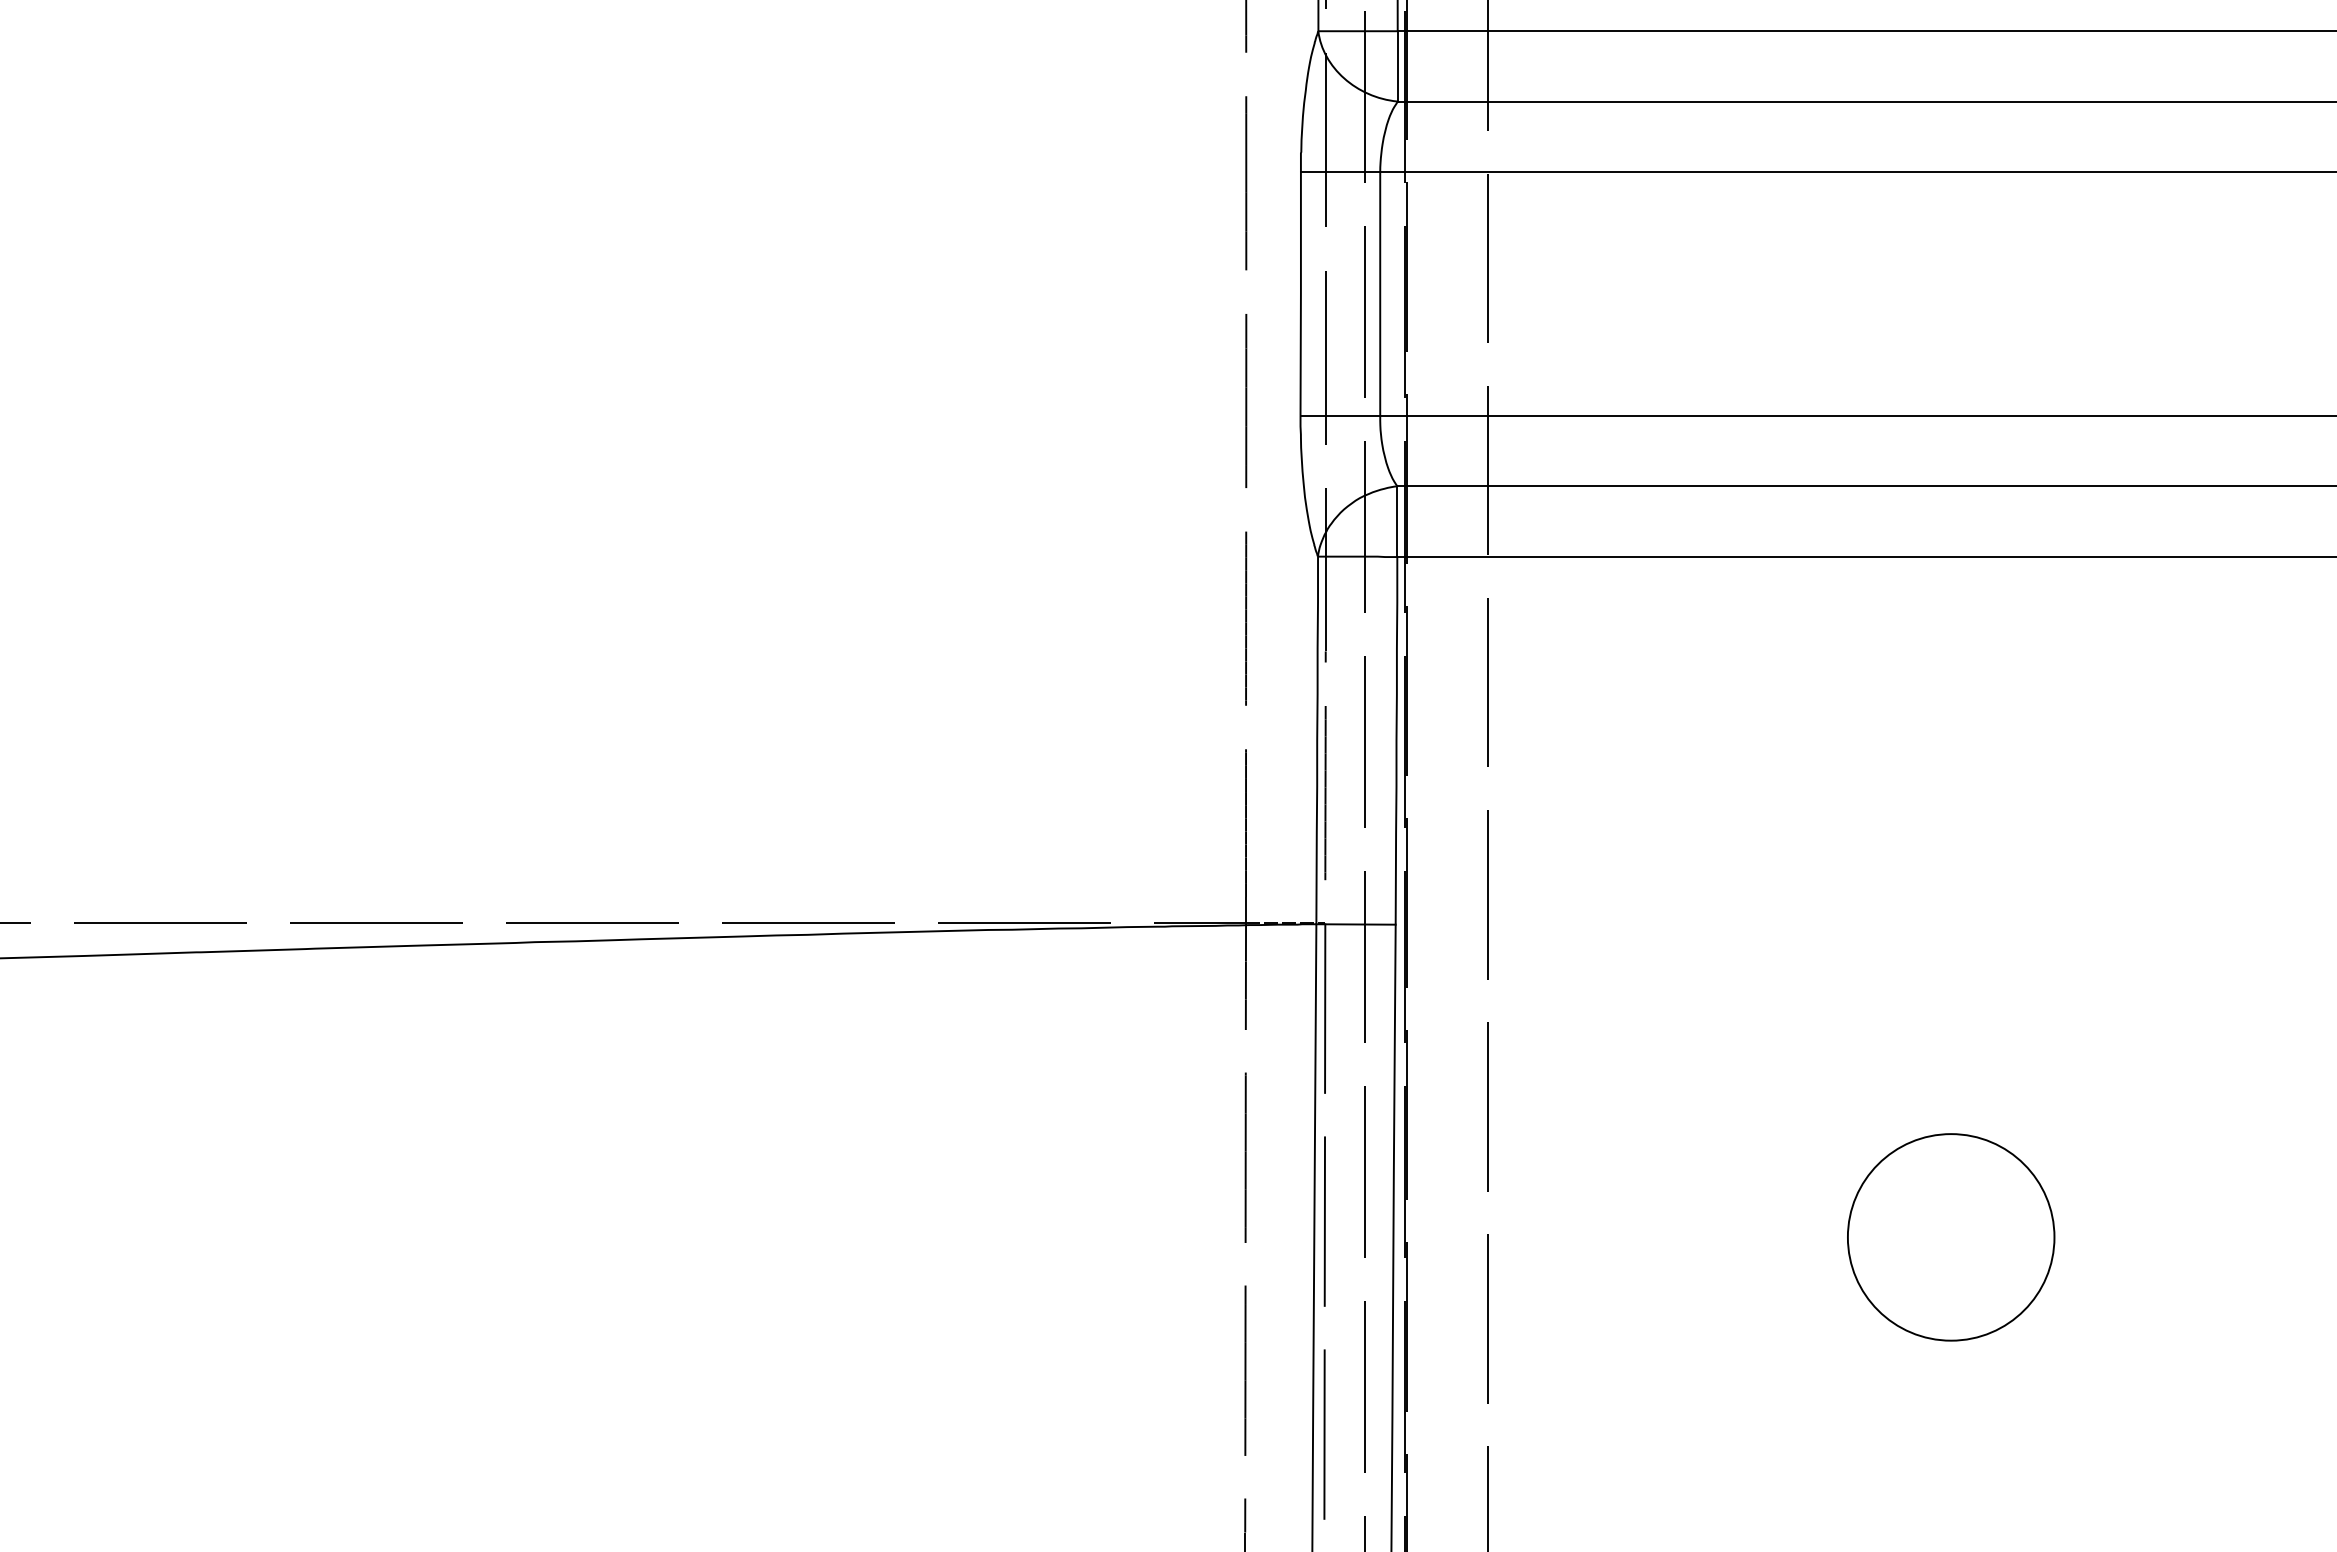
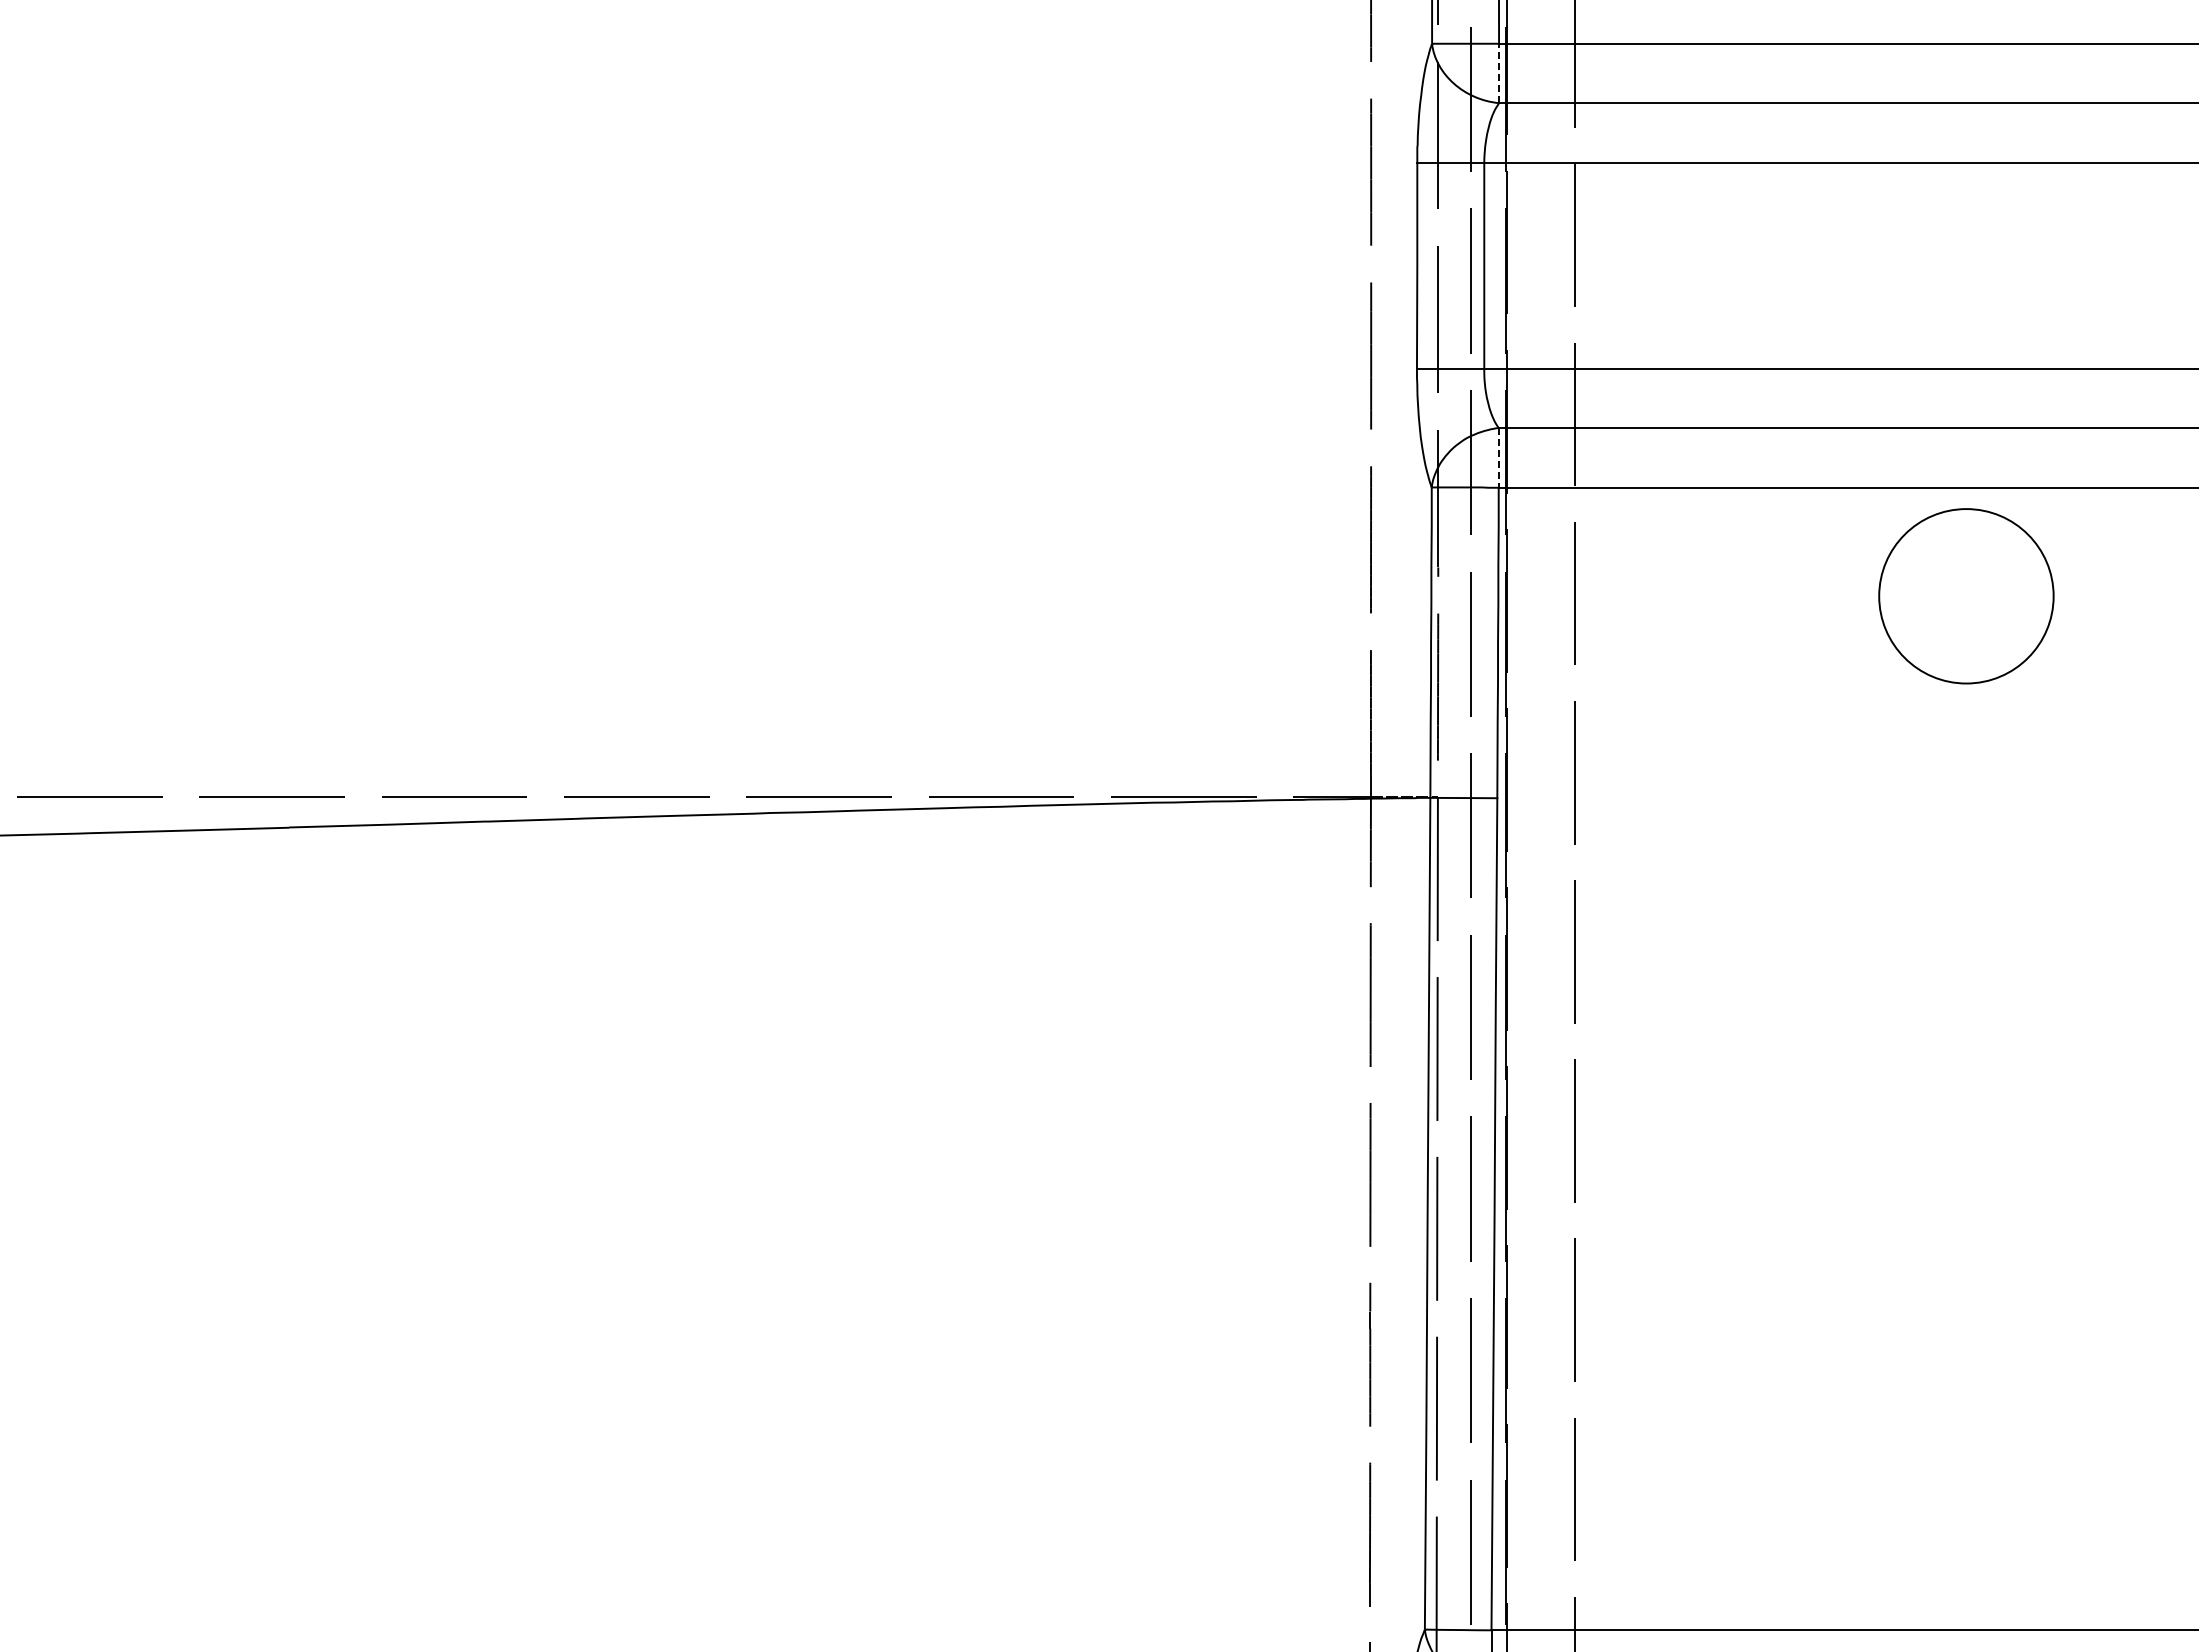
line: (1398, 66) -> (1499, 73), solid -> dashed
line: (1397, 521) -> (1498, 457), solid -> dashed
circle: (1951, 1237) -> (1966, 596), moved

